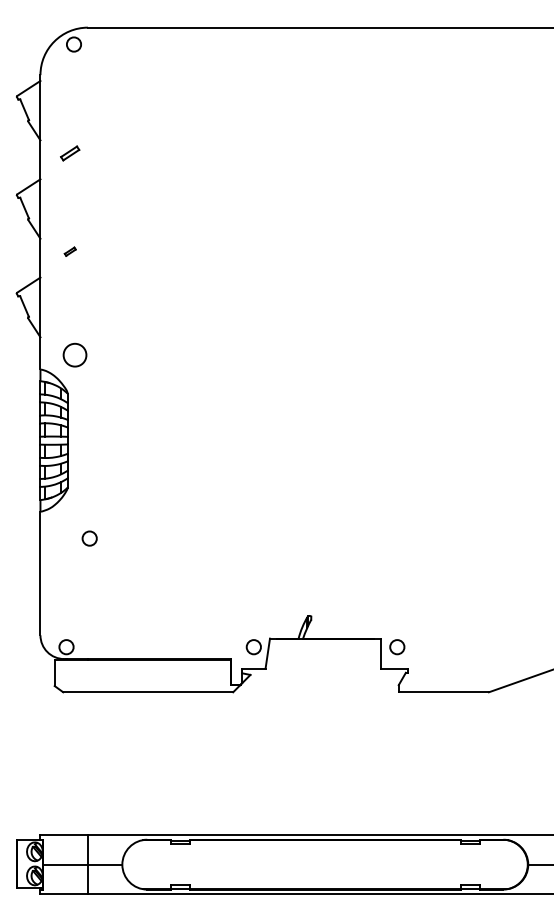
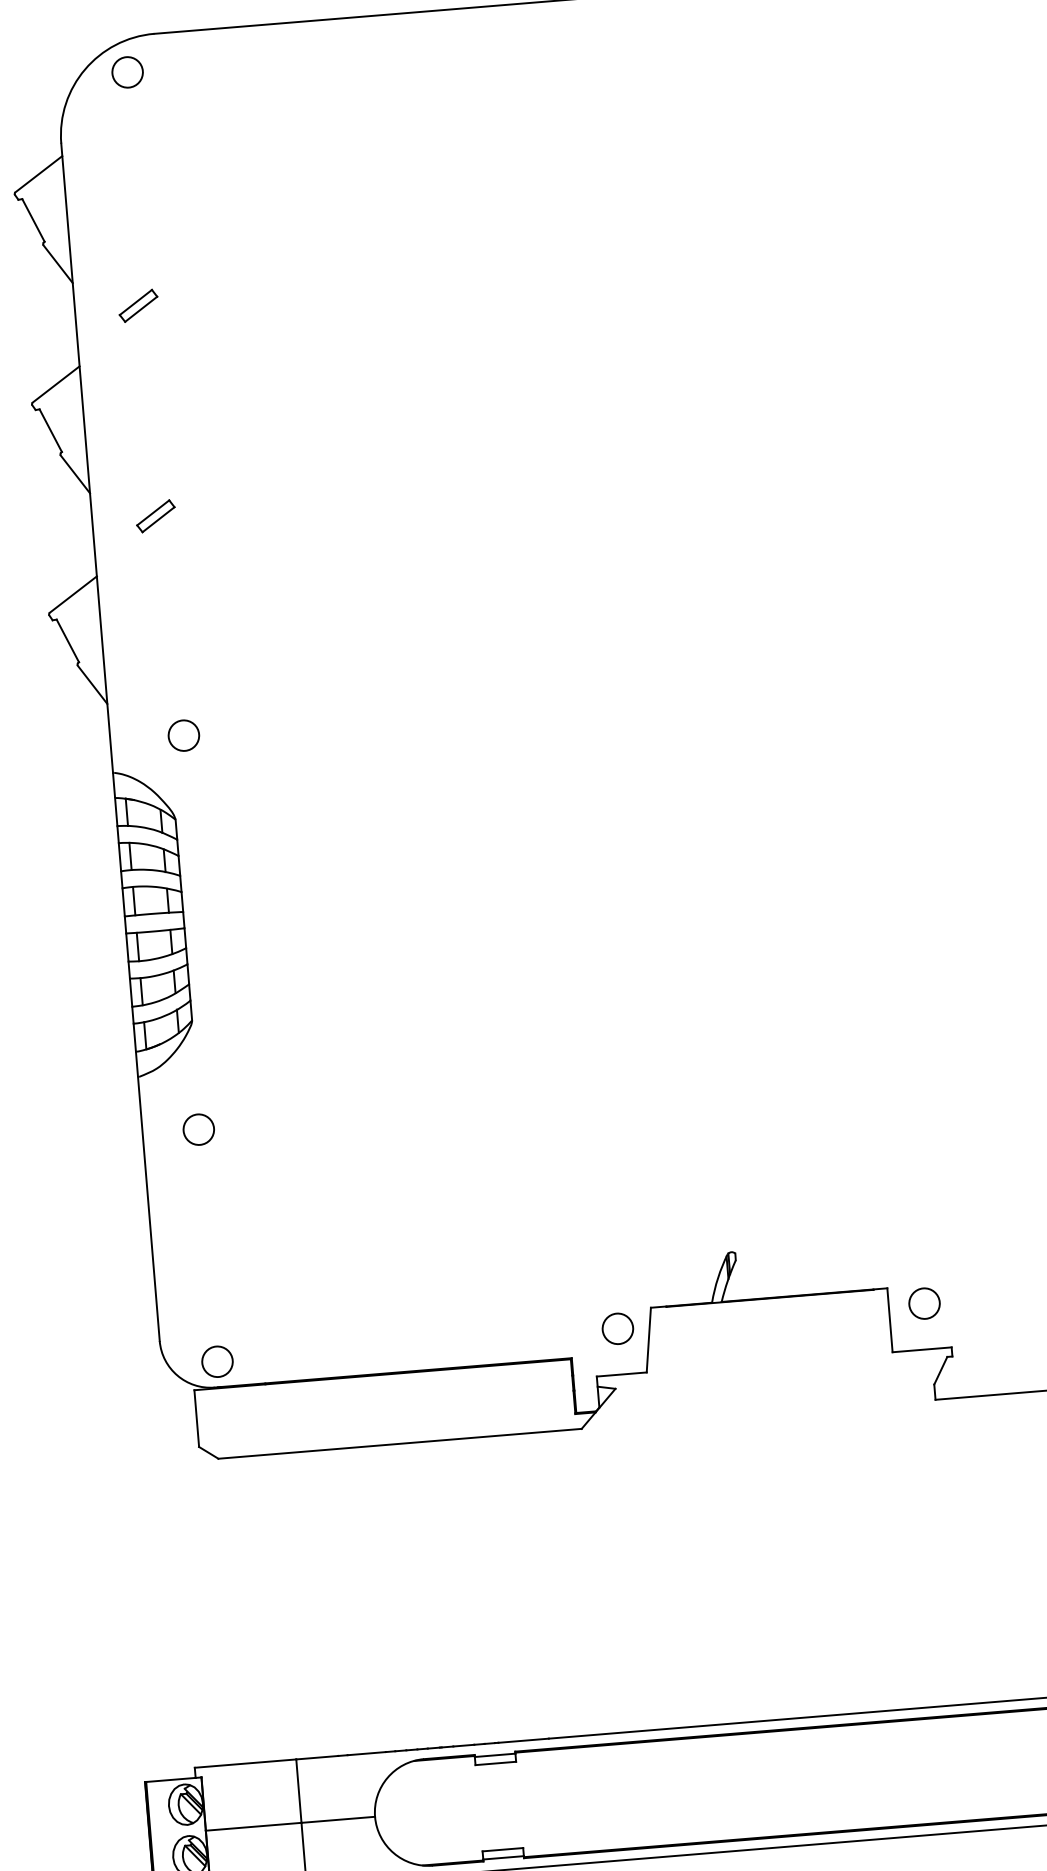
part: (70, 251) -> (156, 515), size x1.67
circle: (74, 354) -> (183, 734), size x0.62
circle: (89, 538) -> (198, 1129), moved

